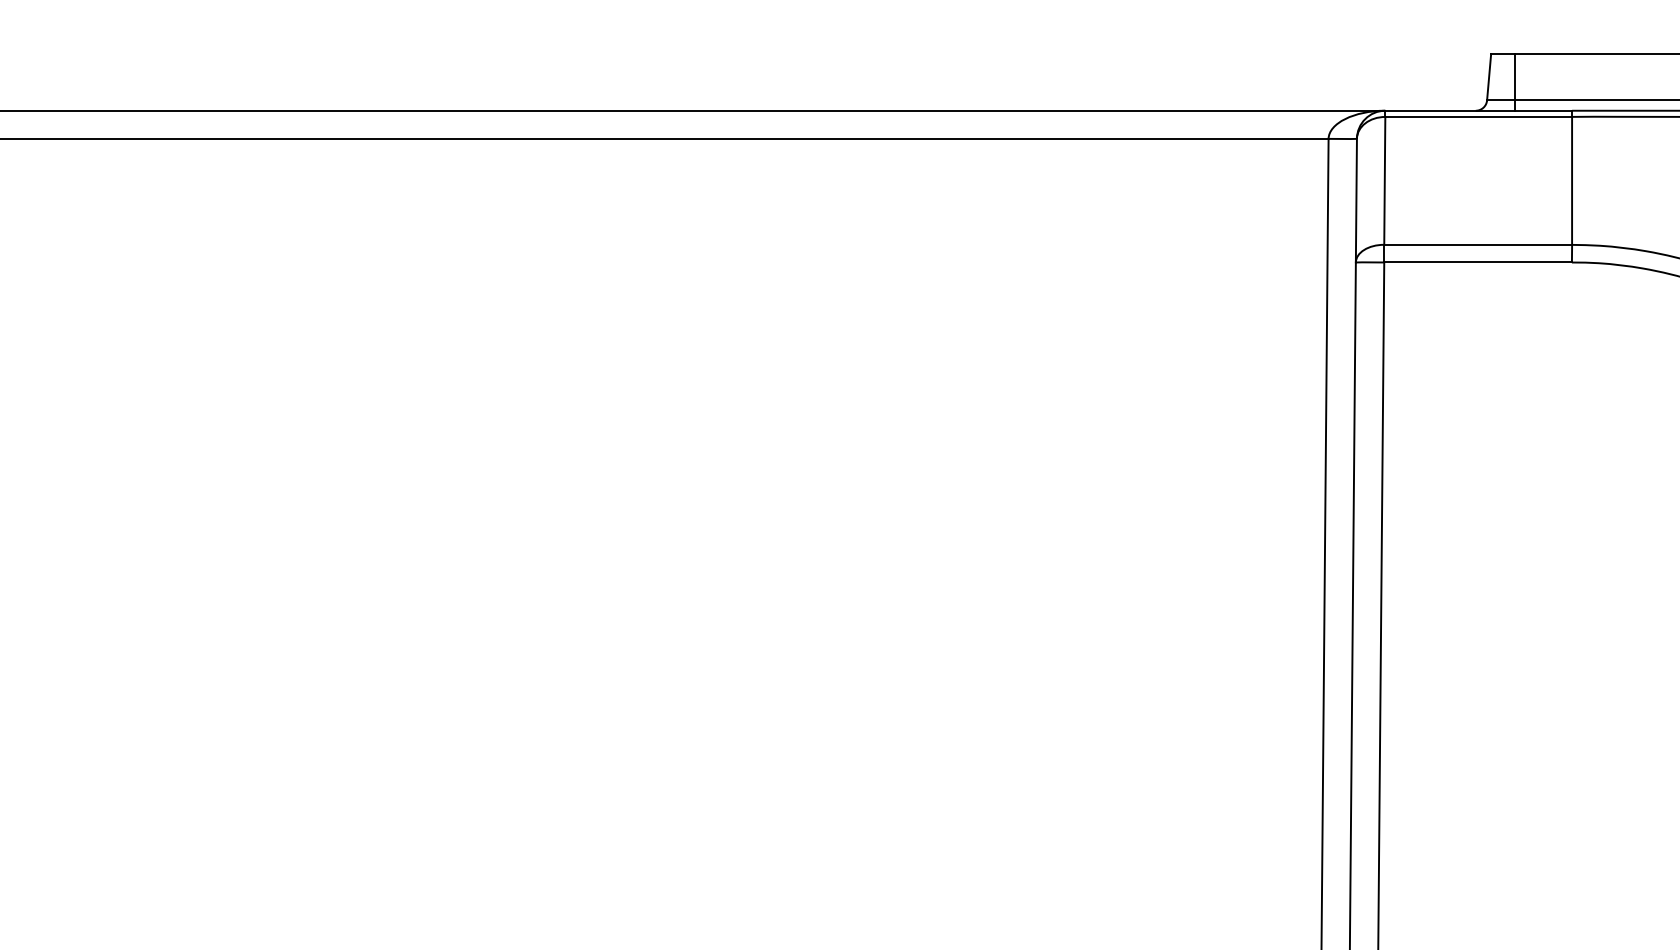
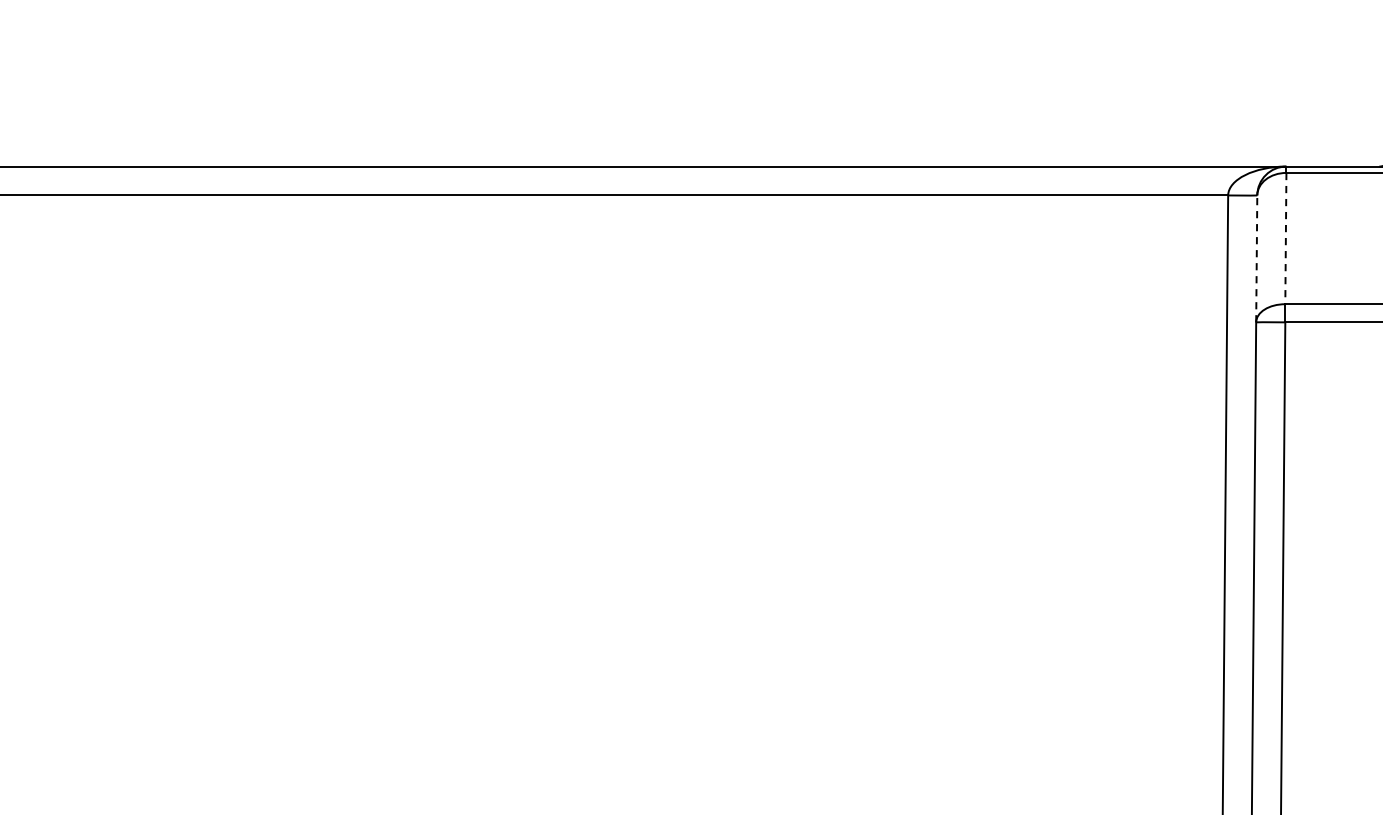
line: (1384, 180) -> (1285, 238), solid -> dashed
line: (1356, 200) -> (1256, 258), solid -> dashed

